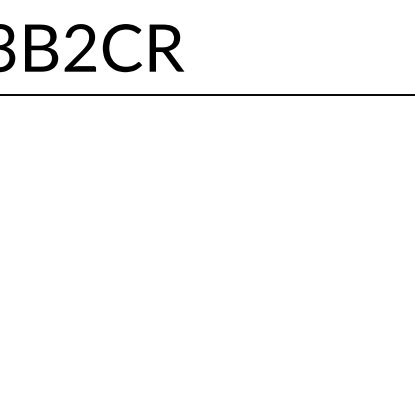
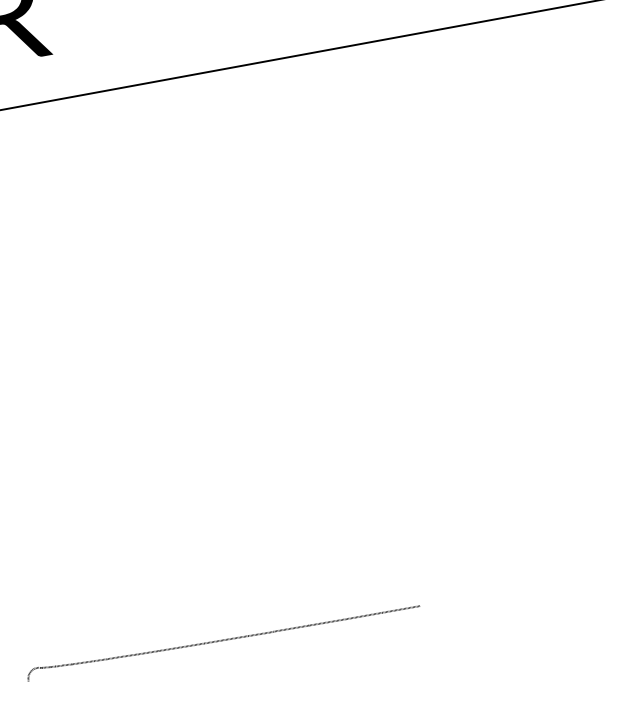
part: (215, 378) -> (223, 639), added

